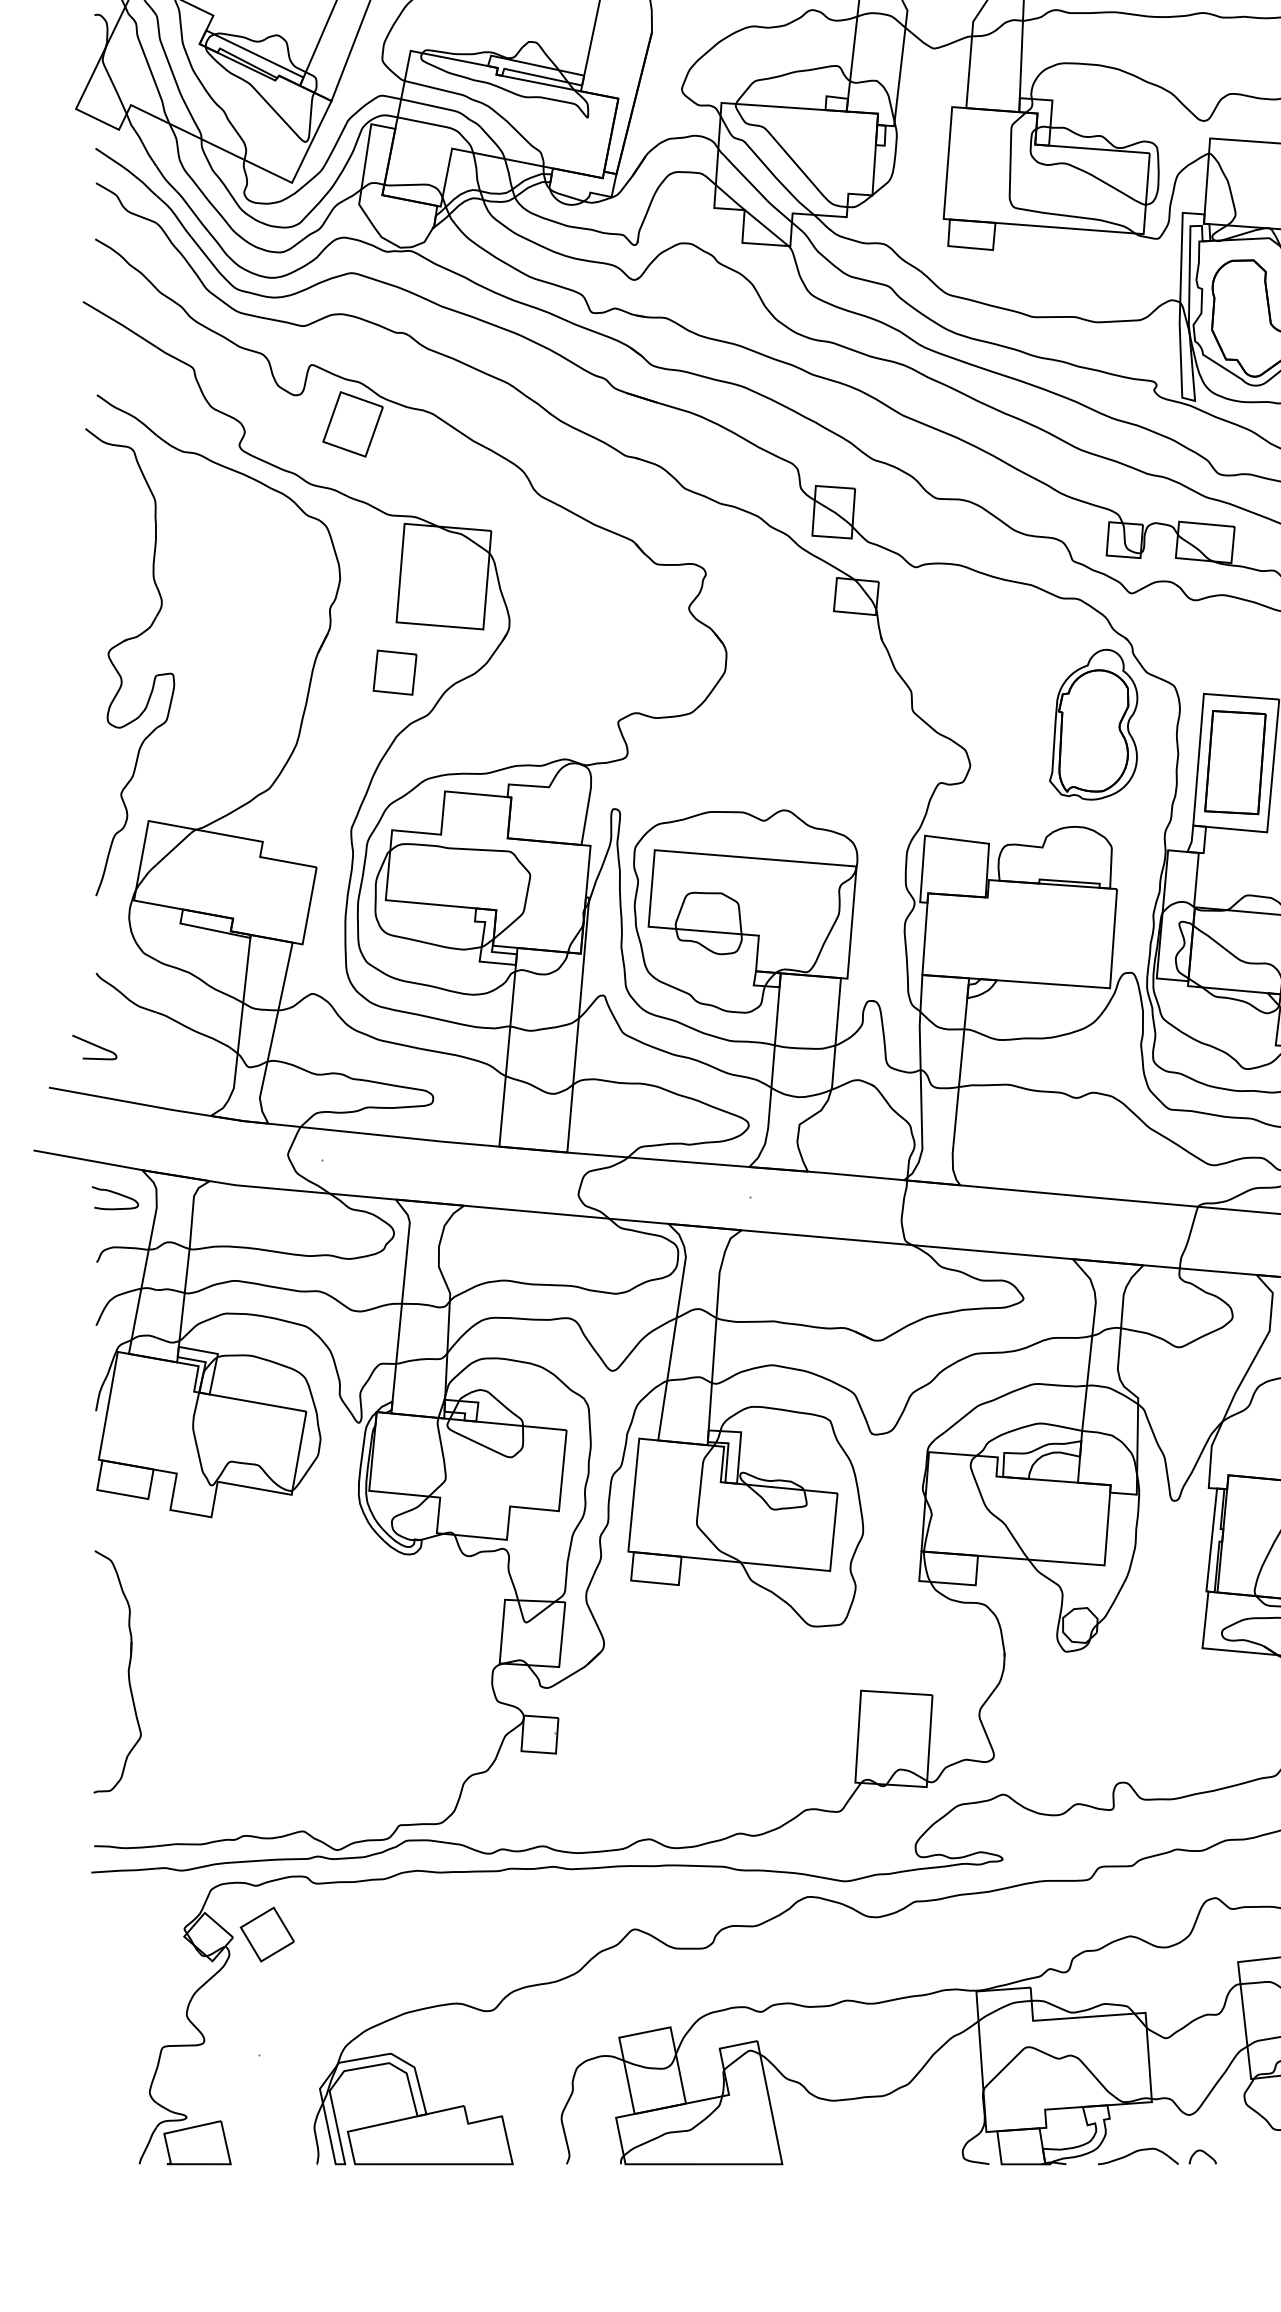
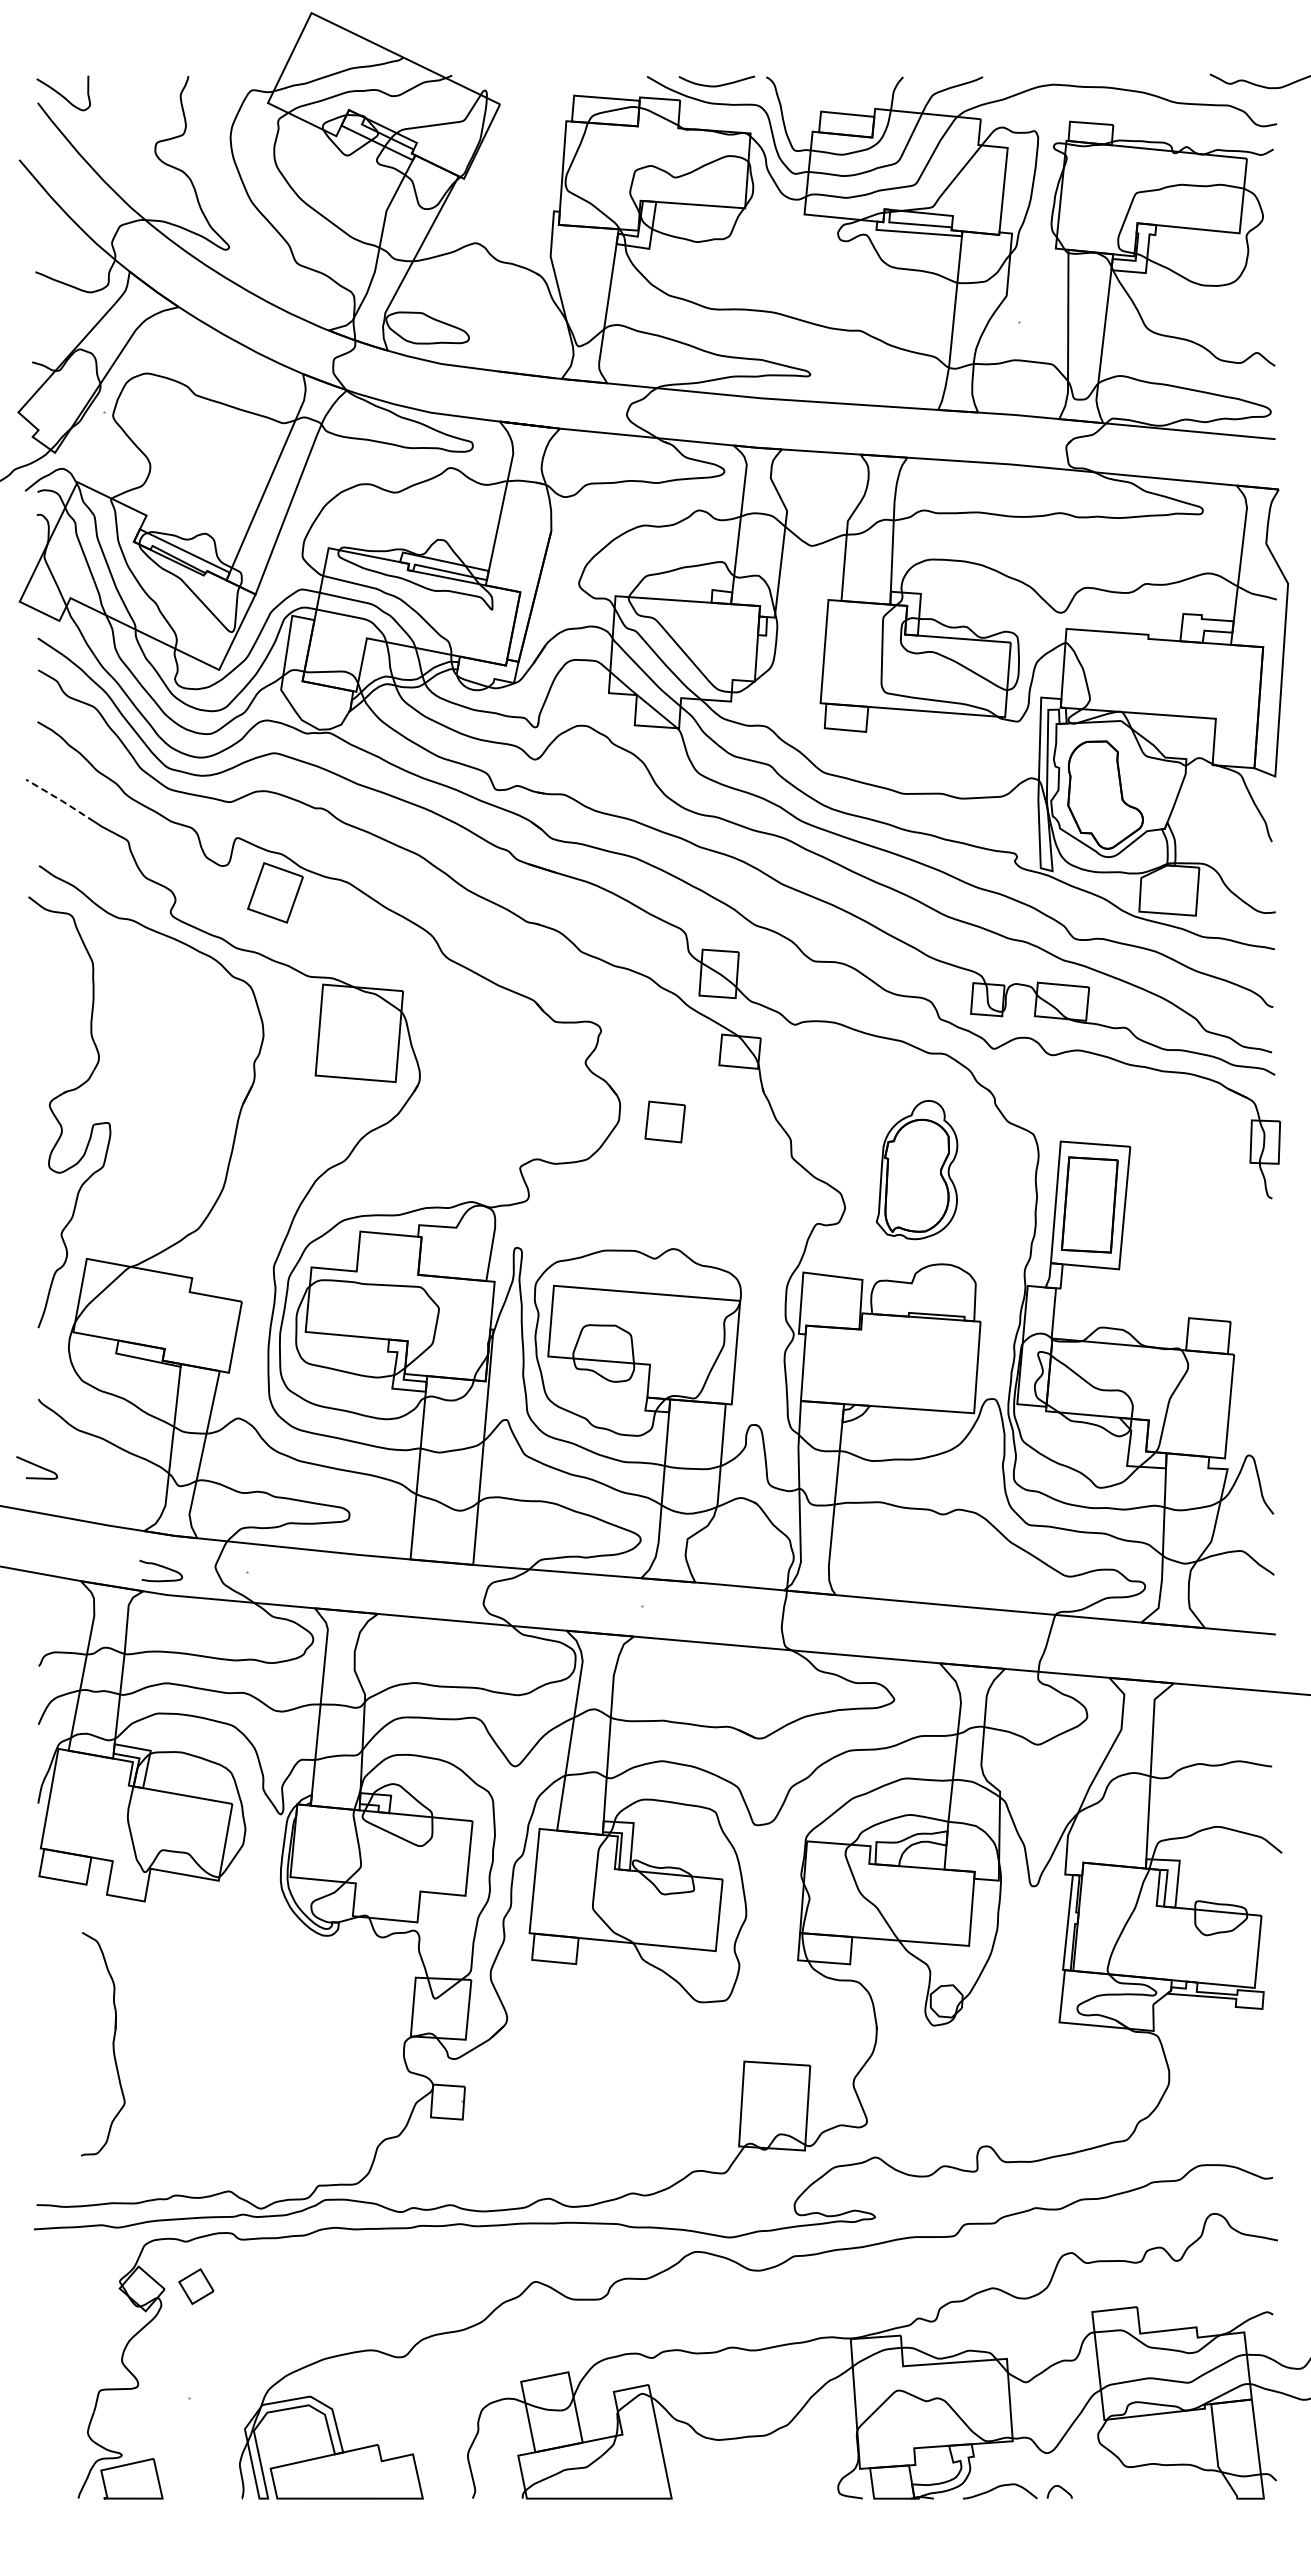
line: (120, 324) -> (60, 800), solid -> dashed
part: (394, 672) -> (664, 1121), moved
part: (1093, 725) -> (916, 1170), moved
curve: (115, 1194) -> (161, 1567), moved
part: (127, 1672) -> (112, 2044), moved
part: (267, 1934) -> (196, 2286), size x0.7

